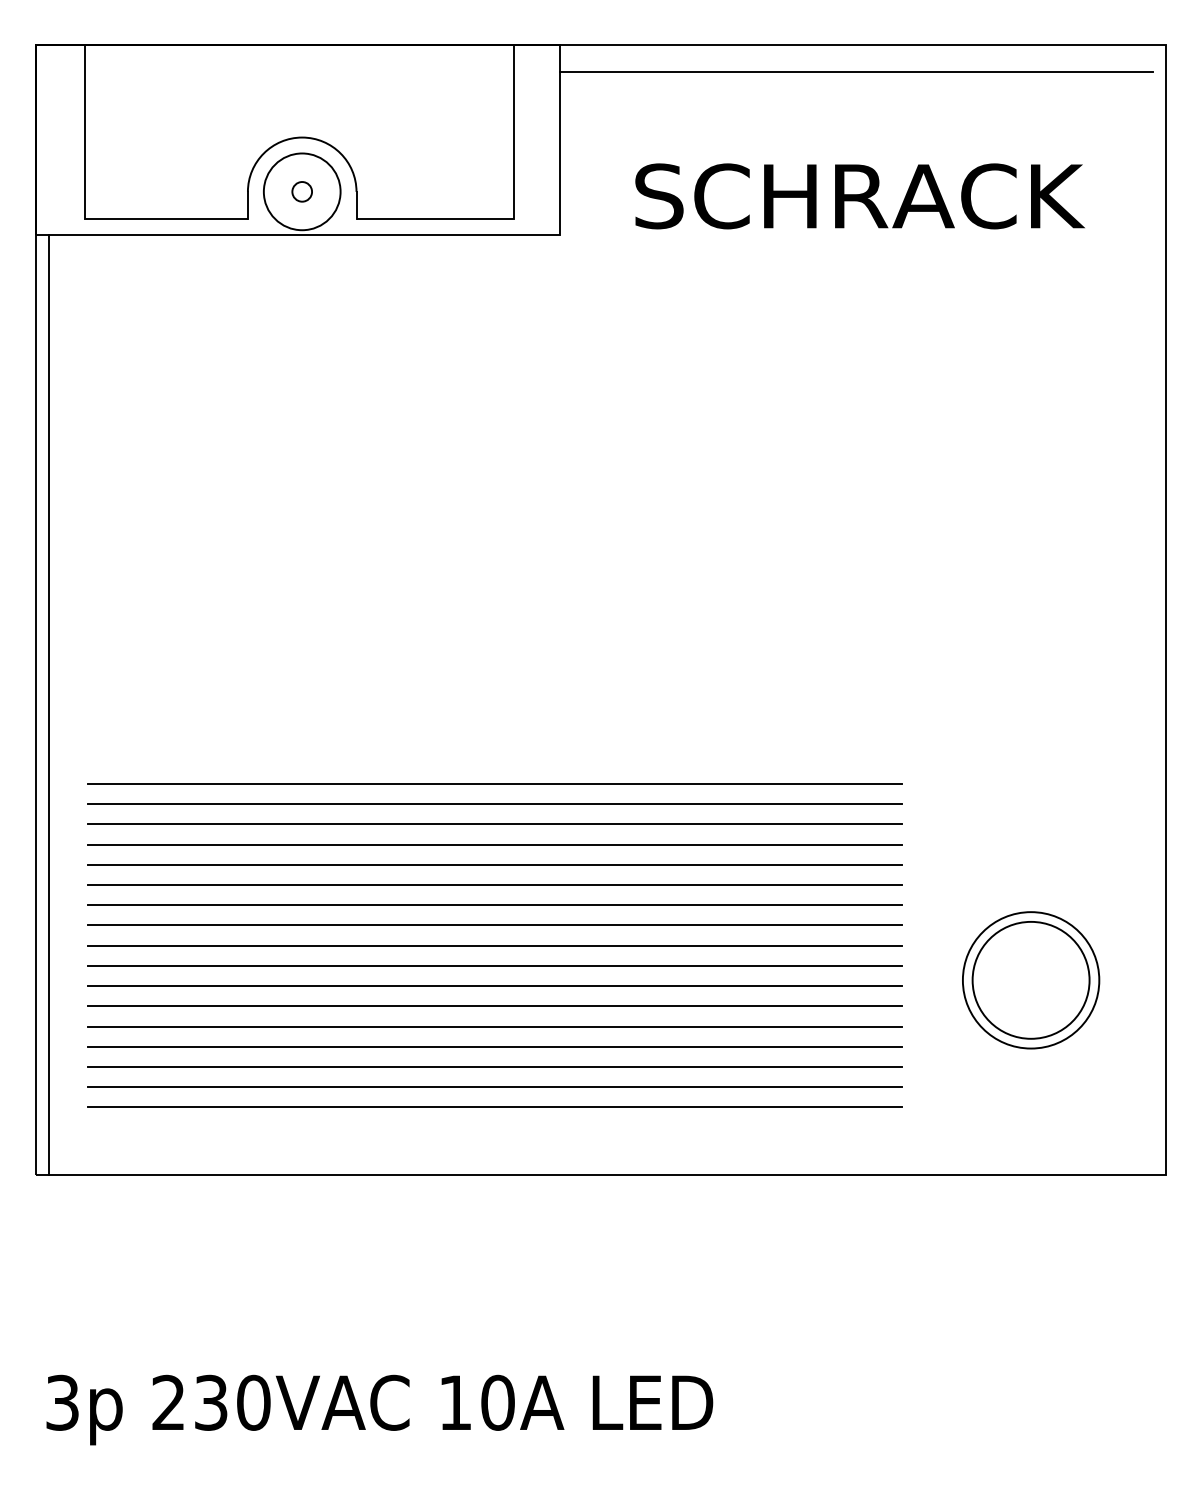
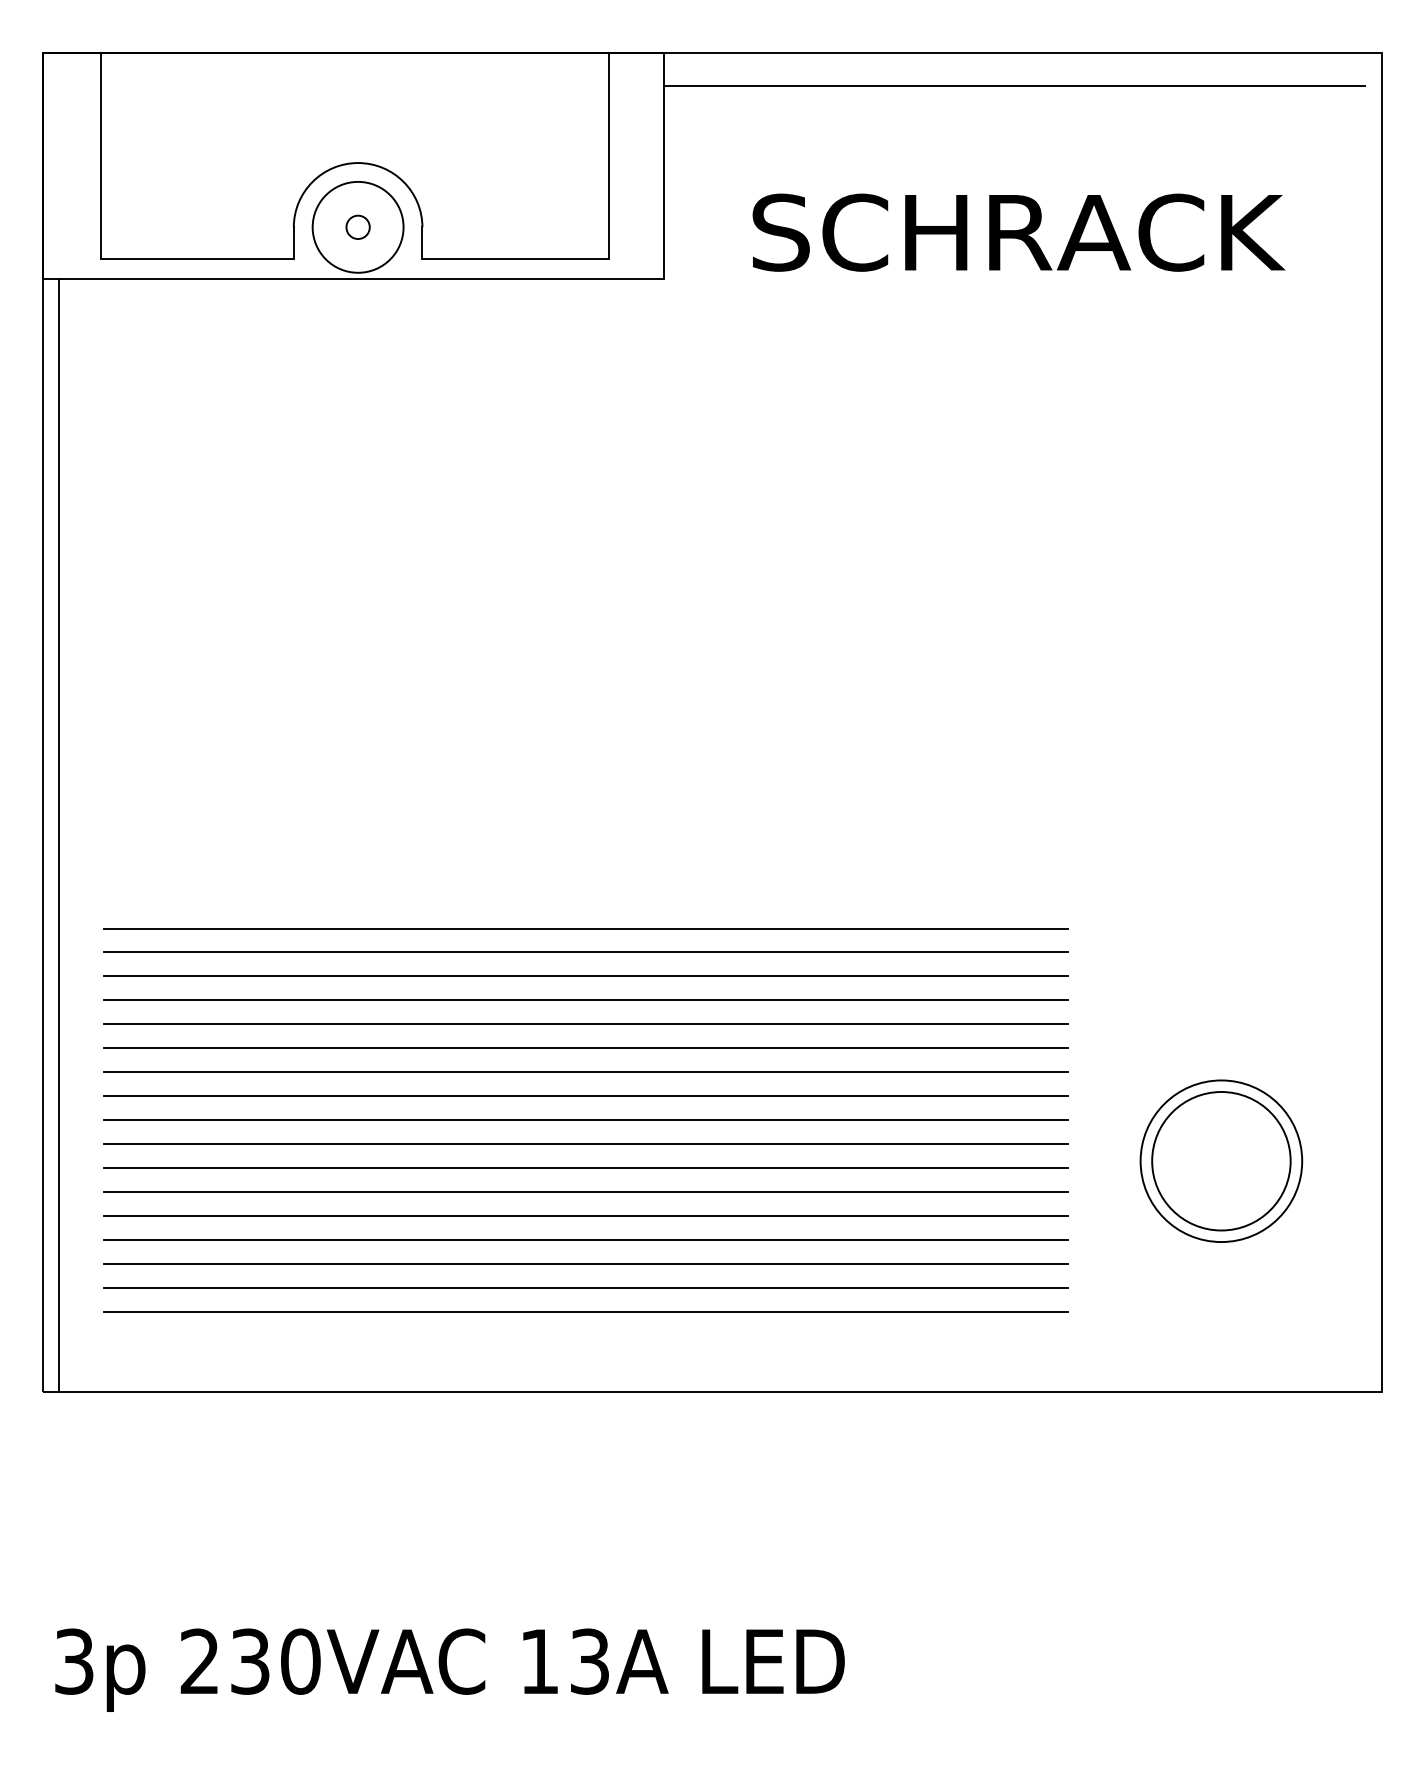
text: (497, 1402) -> (589, 1661), 10A -> 13A

